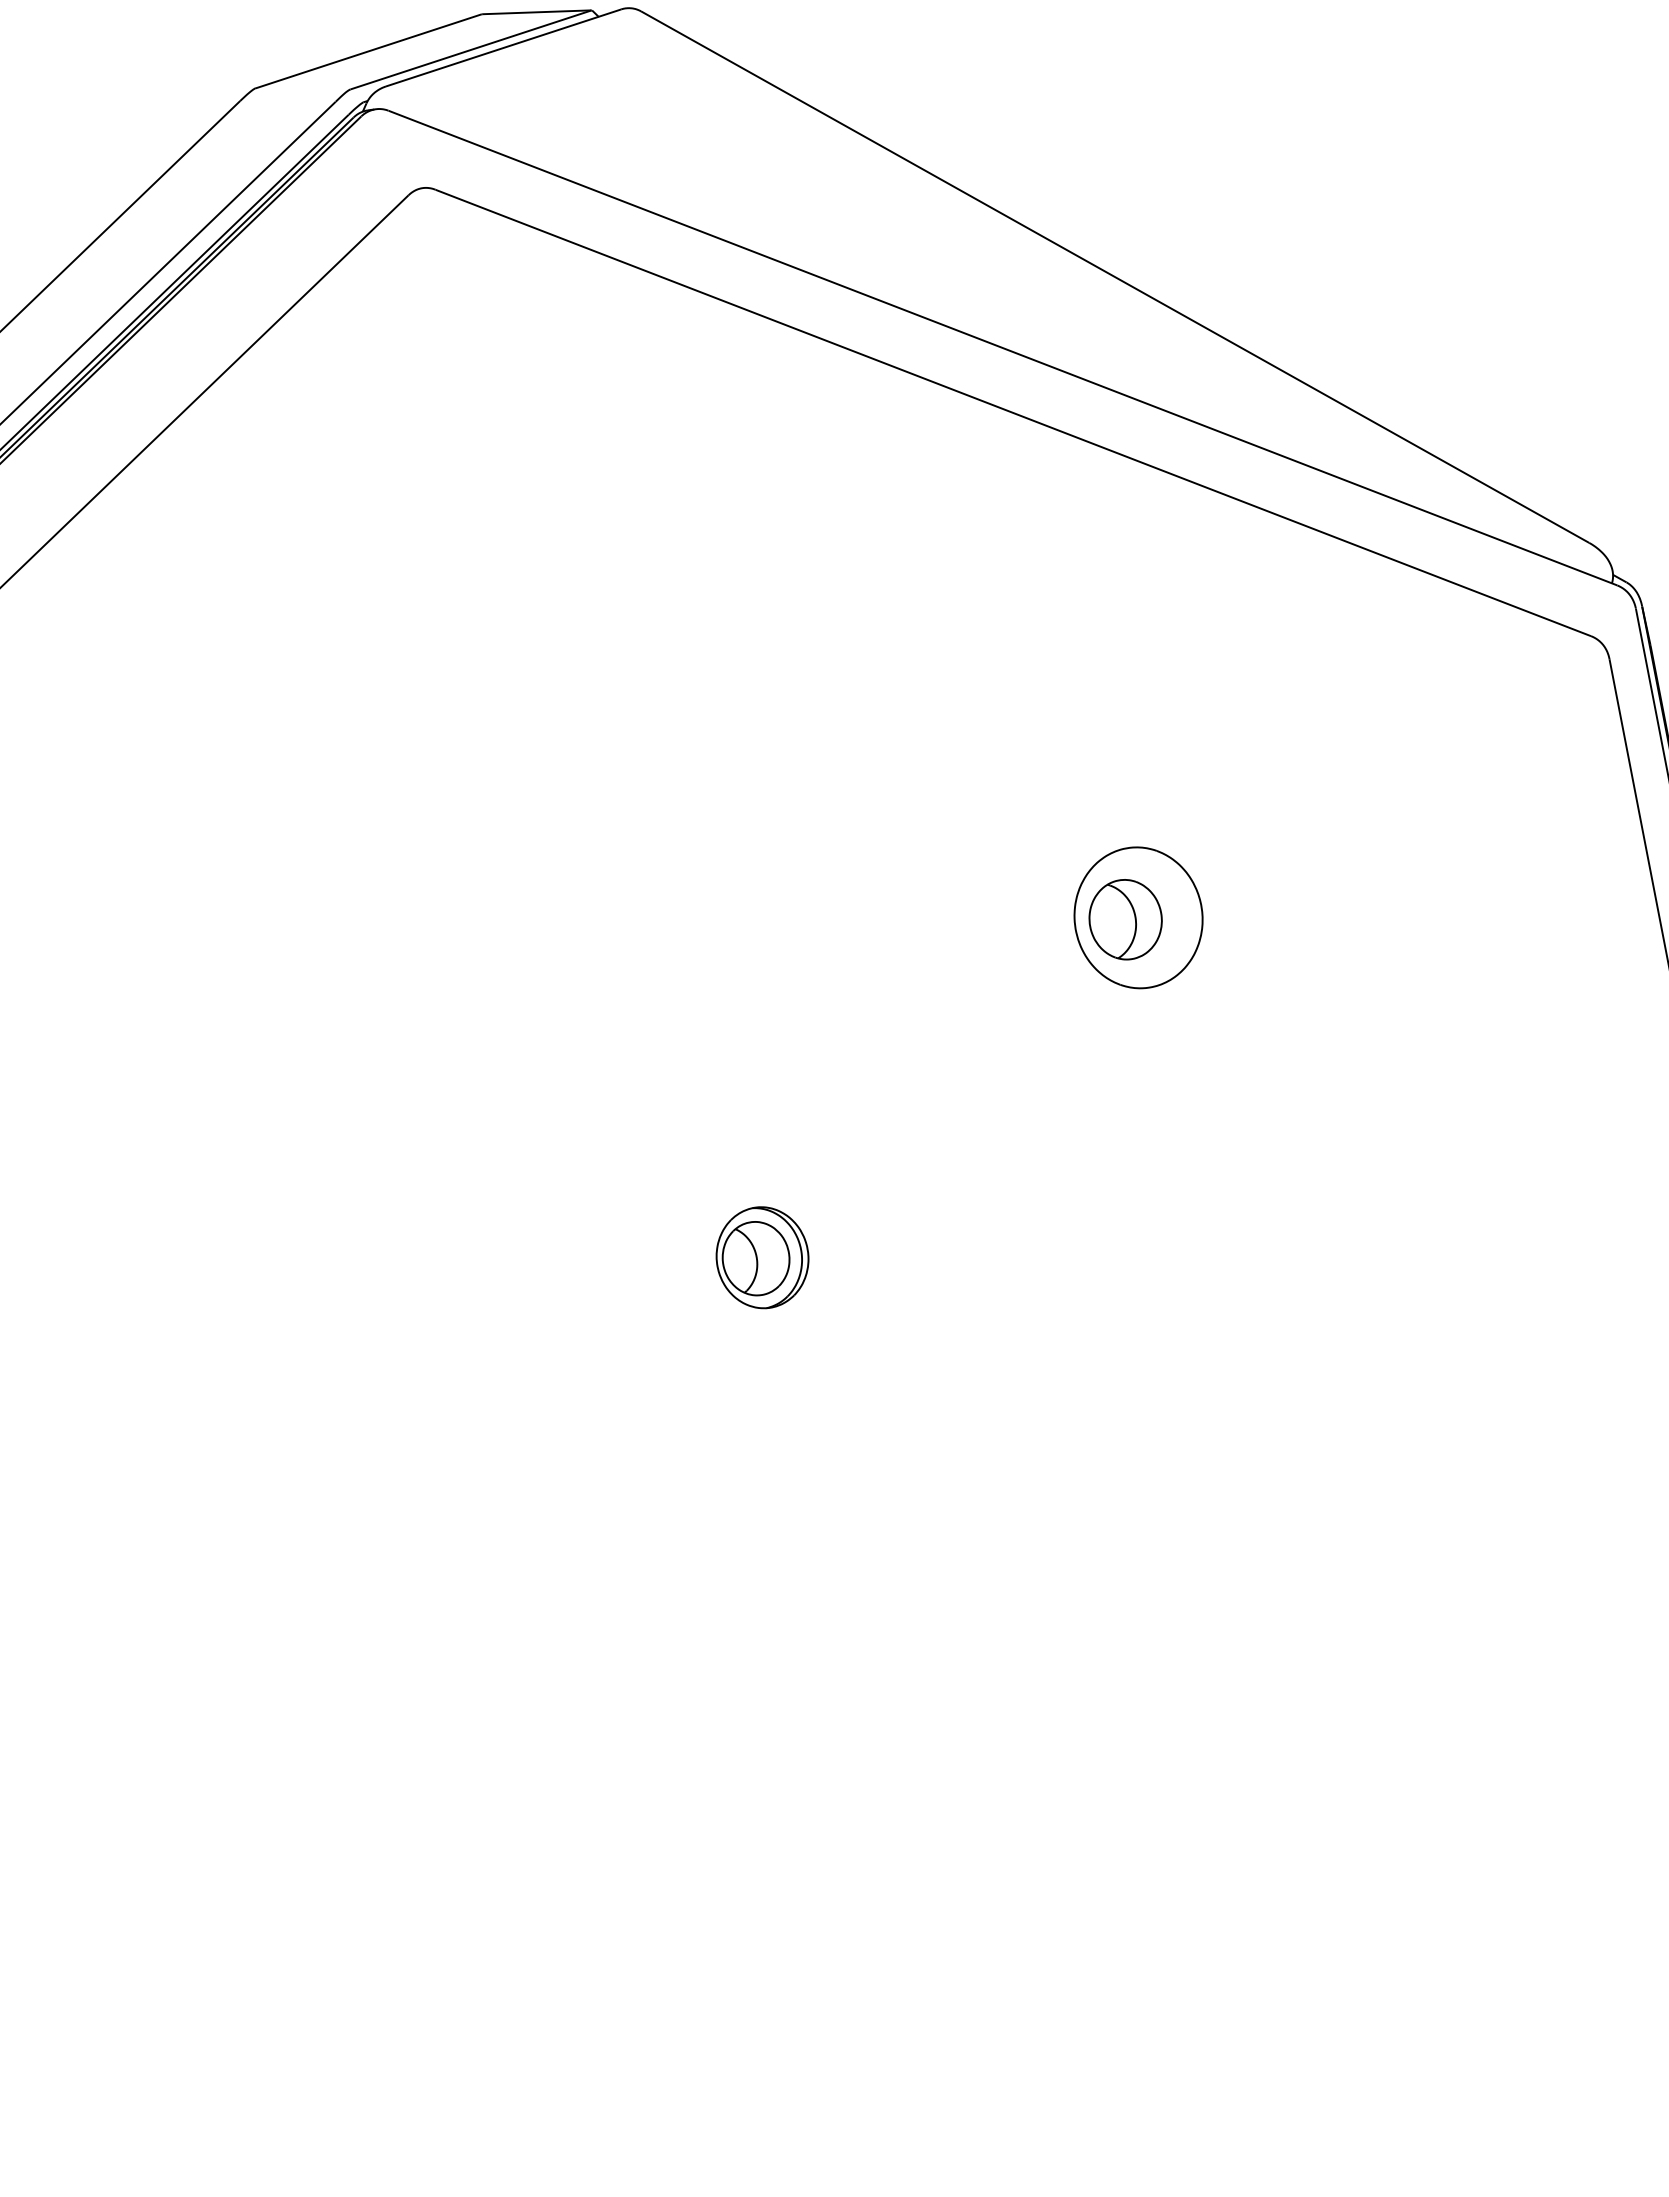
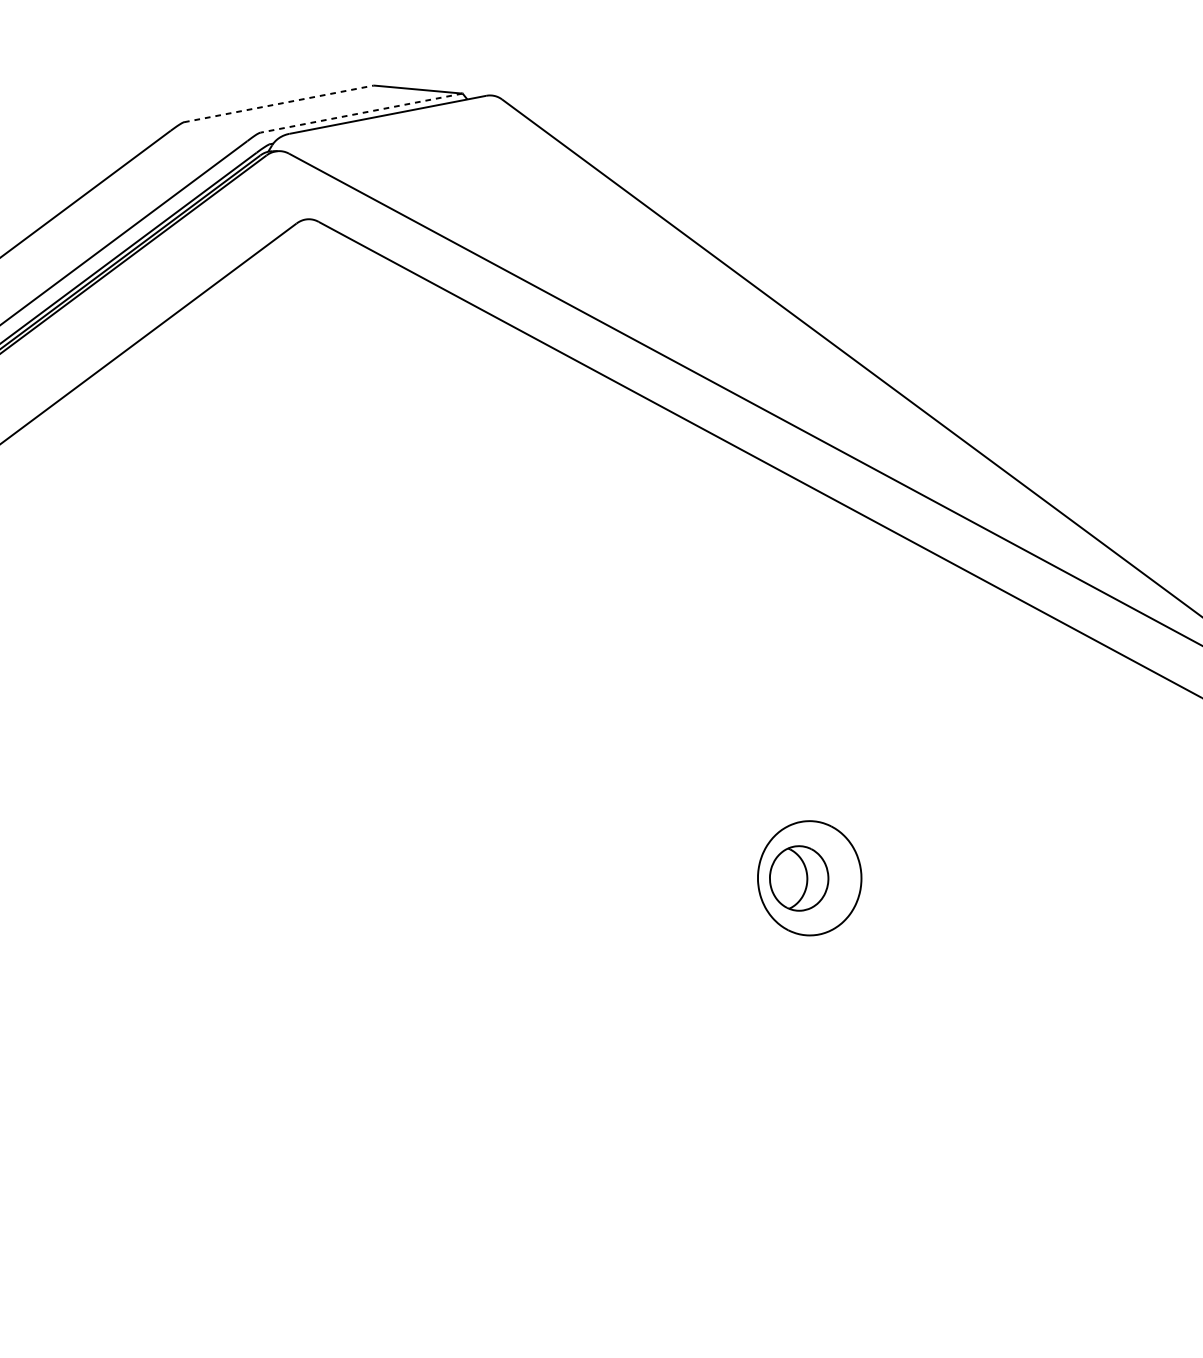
line: (471, 49) -> (361, 112), solid -> dashed
line: (368, 51) -> (278, 103), solid -> dashed
part: (762, 1257) -> (473, 1113), removed

